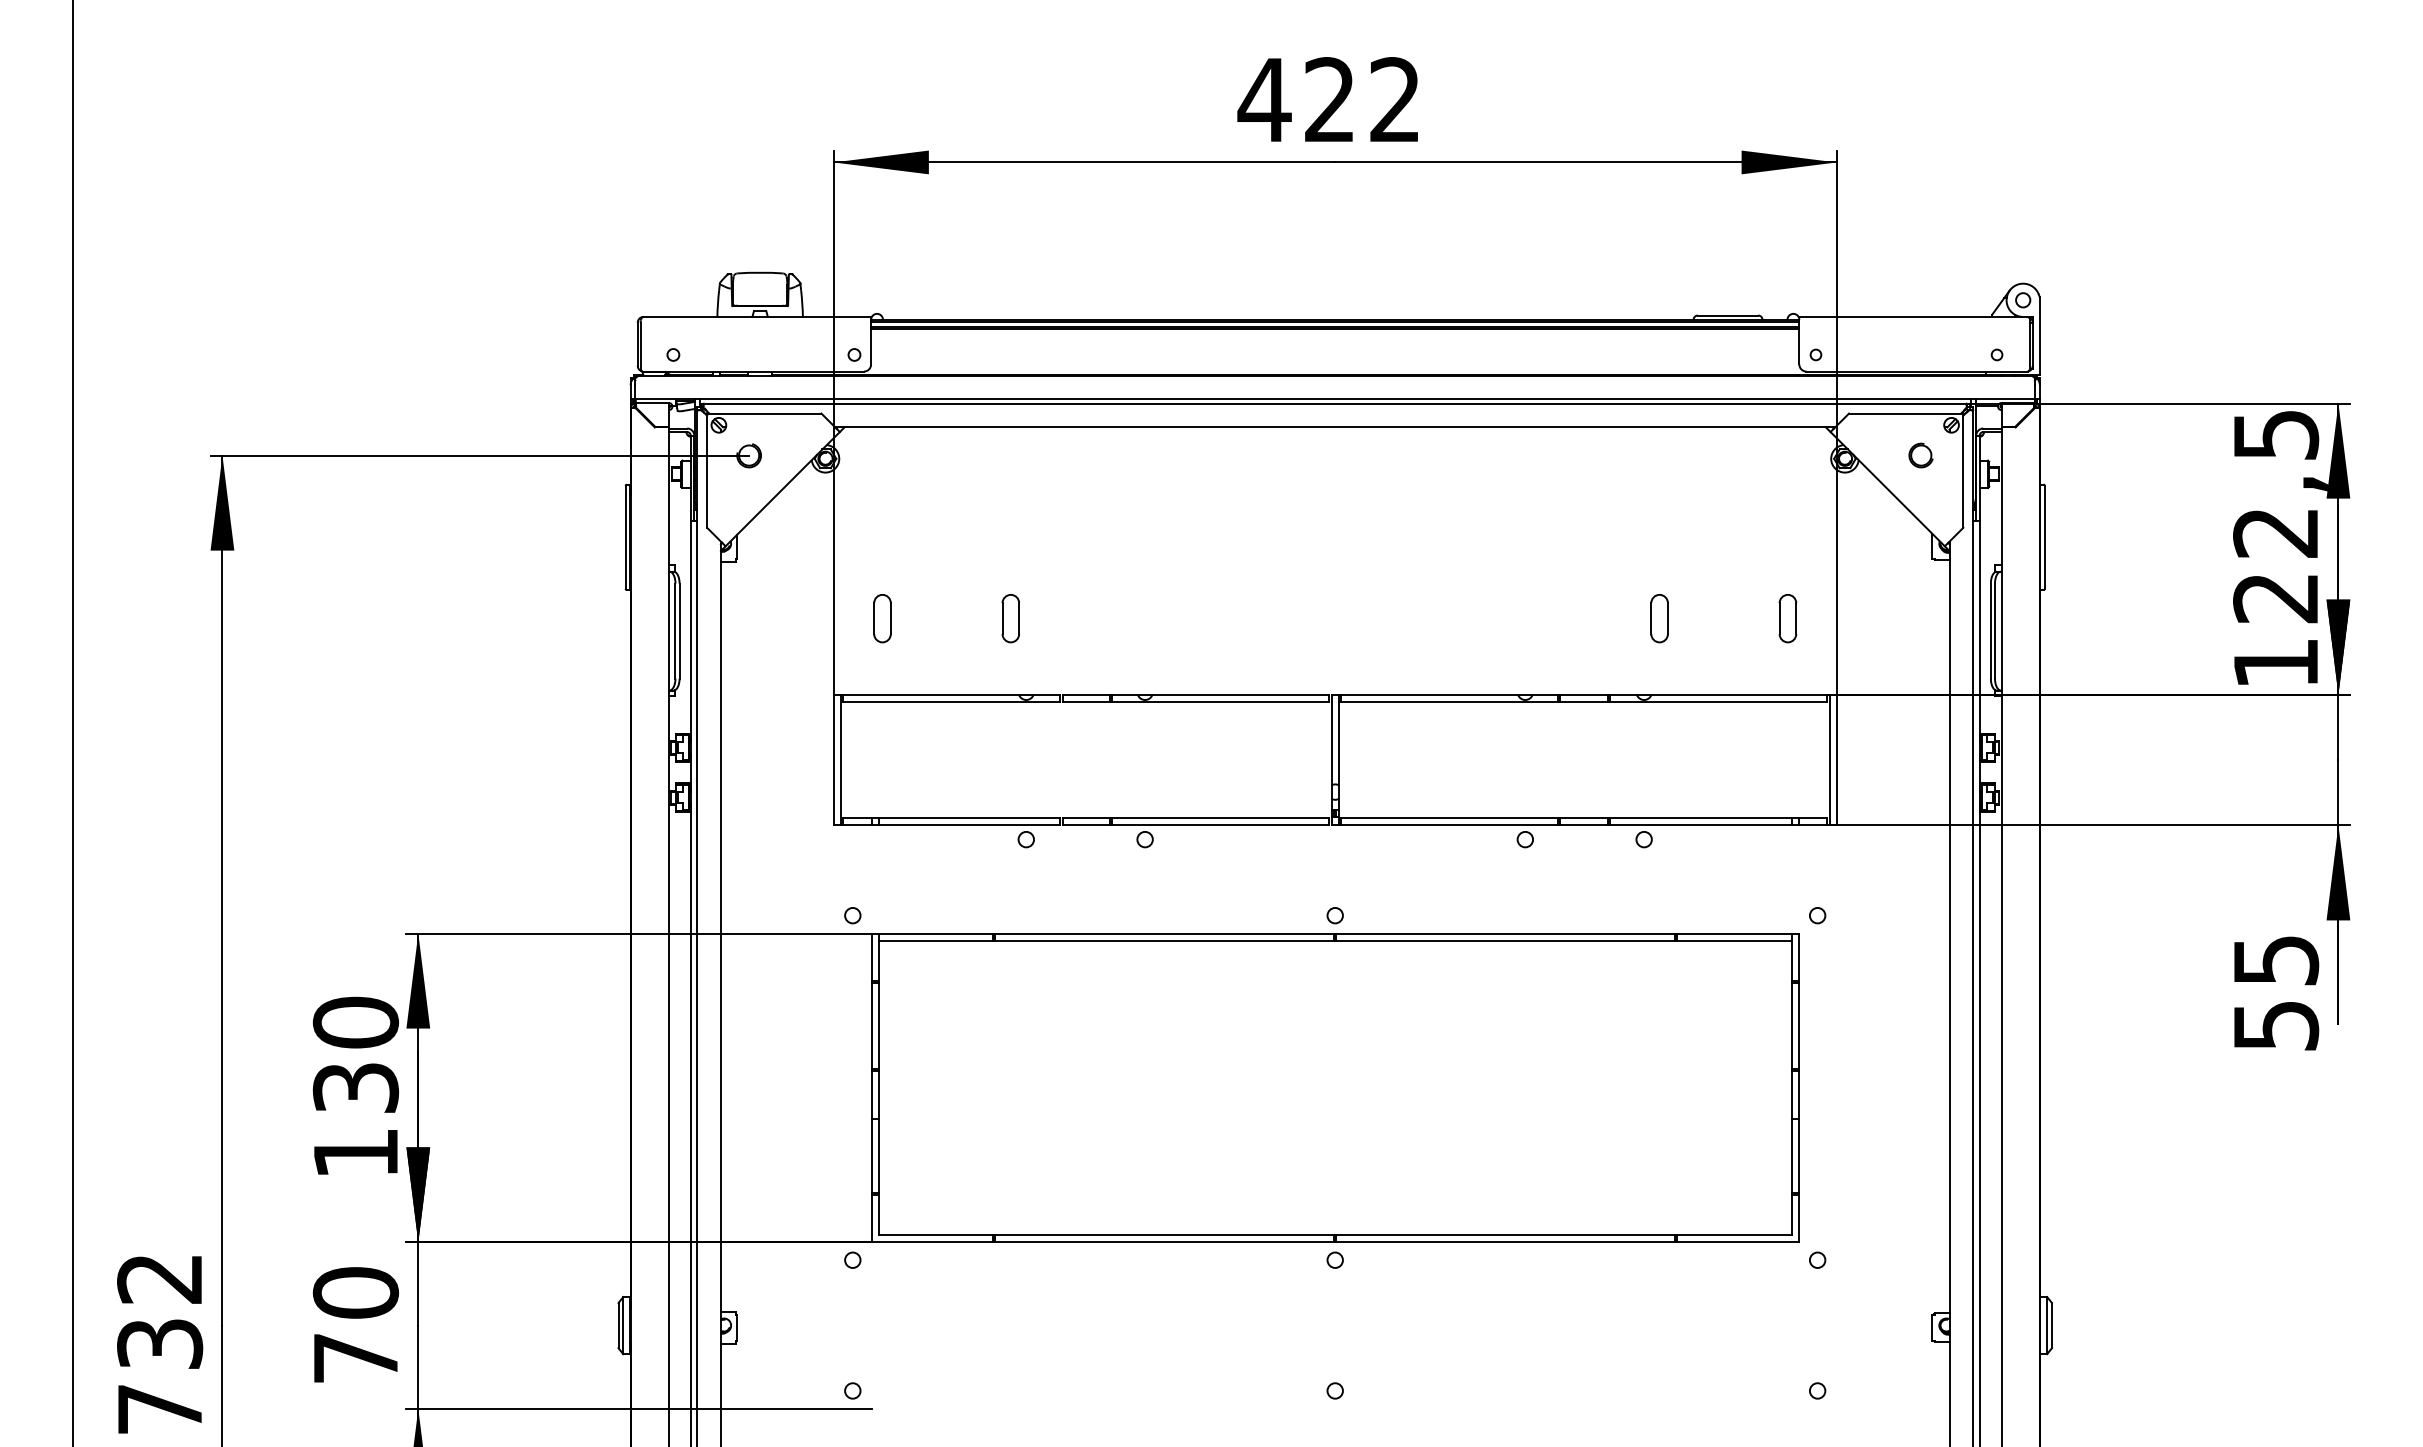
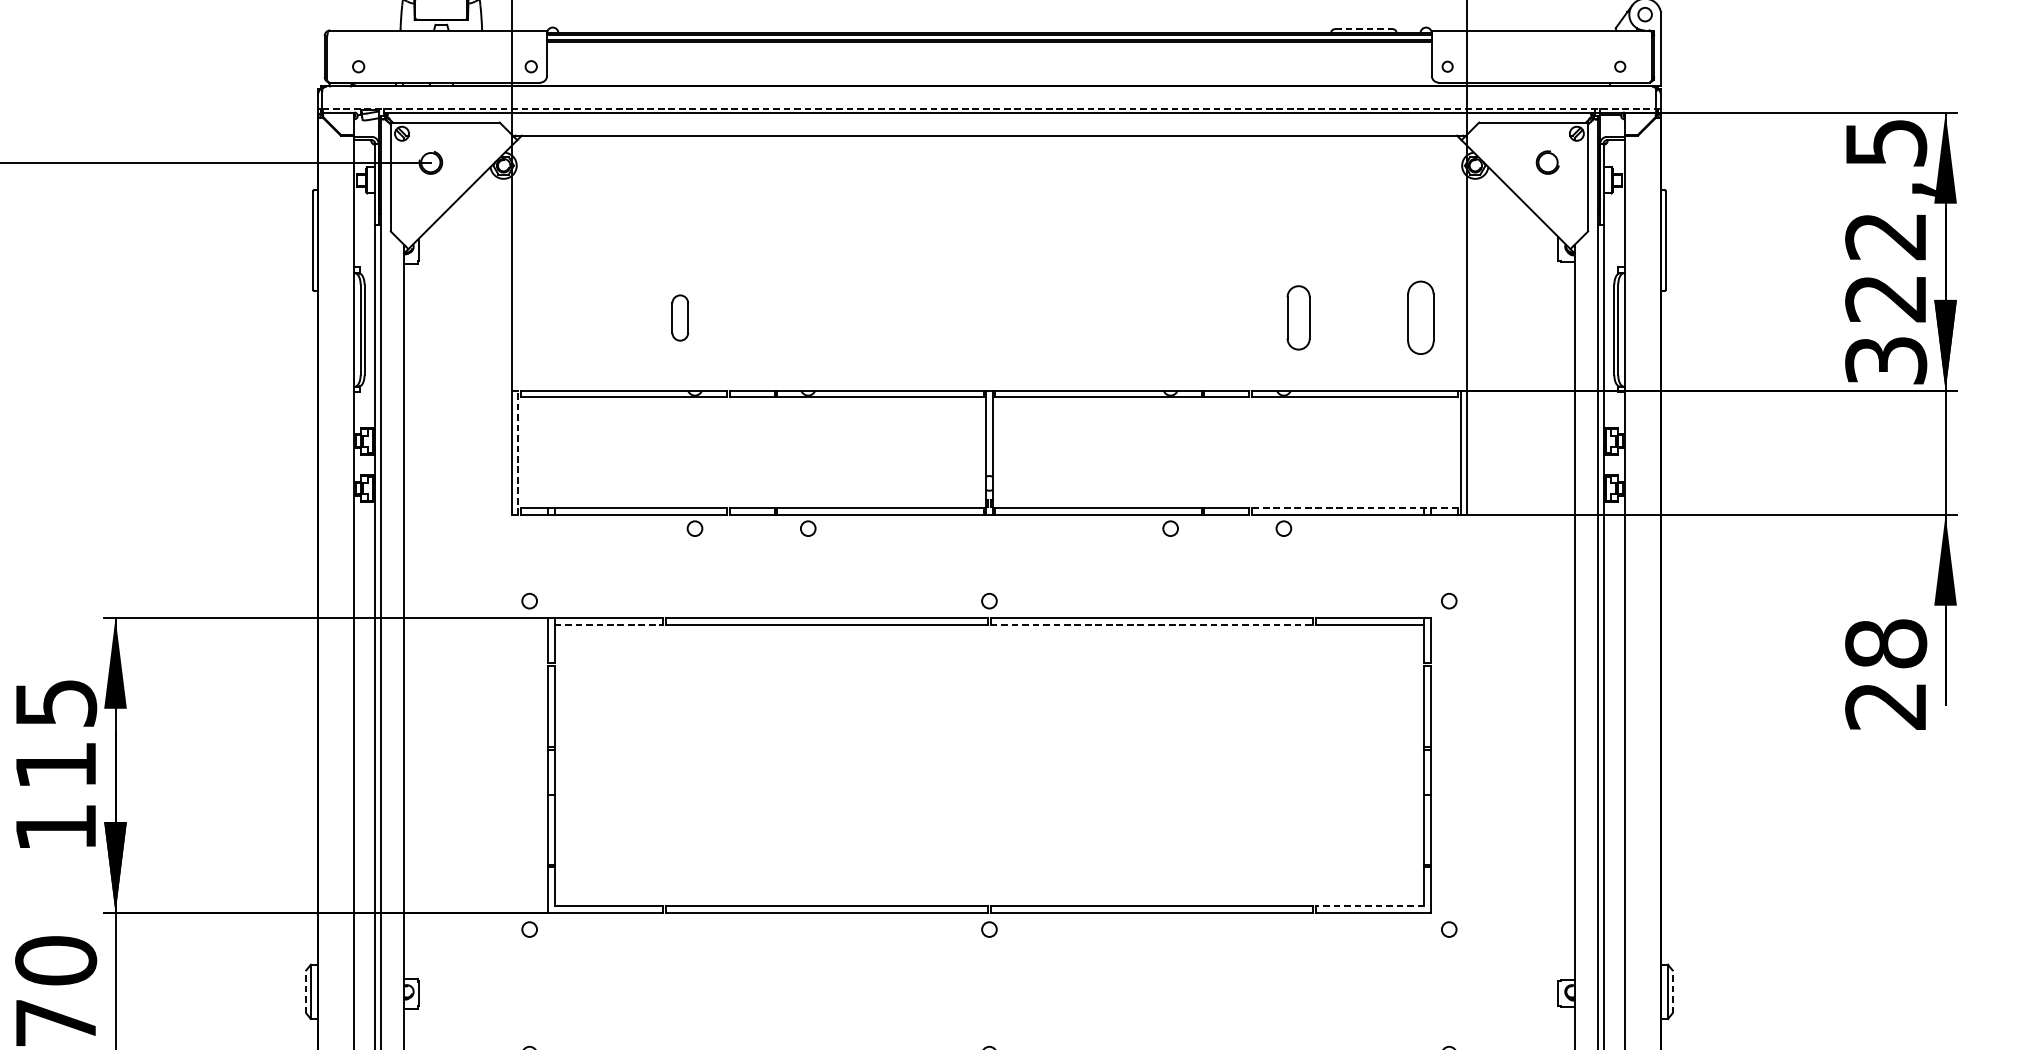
line: (1728, 315) -> (1364, 29), solid -> dashed
line: (1335, 399) -> (989, 109), solid -> dashed
part: (882, 618) -> (557, 317), removed
part: (1659, 618) -> (1298, 317), size x1.4
part: (1787, 618) -> (1420, 317), size x1.6
text: (2276, 663) -> (1886, 360), 122,5 -> 322,5
line: (840, 759) -> (517, 452), solid -> dashed
line: (1718, 818) -> (1354, 508), solid -> dashed
line: (936, 940) -> (609, 624), solid -> dashed
line: (1506, 940) -> (1152, 624), solid -> dashed
text: (2276, 992) -> (1886, 674), 55 -> 28
text: (355, 1054) -> (55, 733), 130 -> 115
line: (1733, 1235) -> (1369, 905), solid -> dashed
line: (618, 1325) -> (306, 991), solid -> dashed
line: (2051, 1325) -> (1672, 991), solid -> dashed

